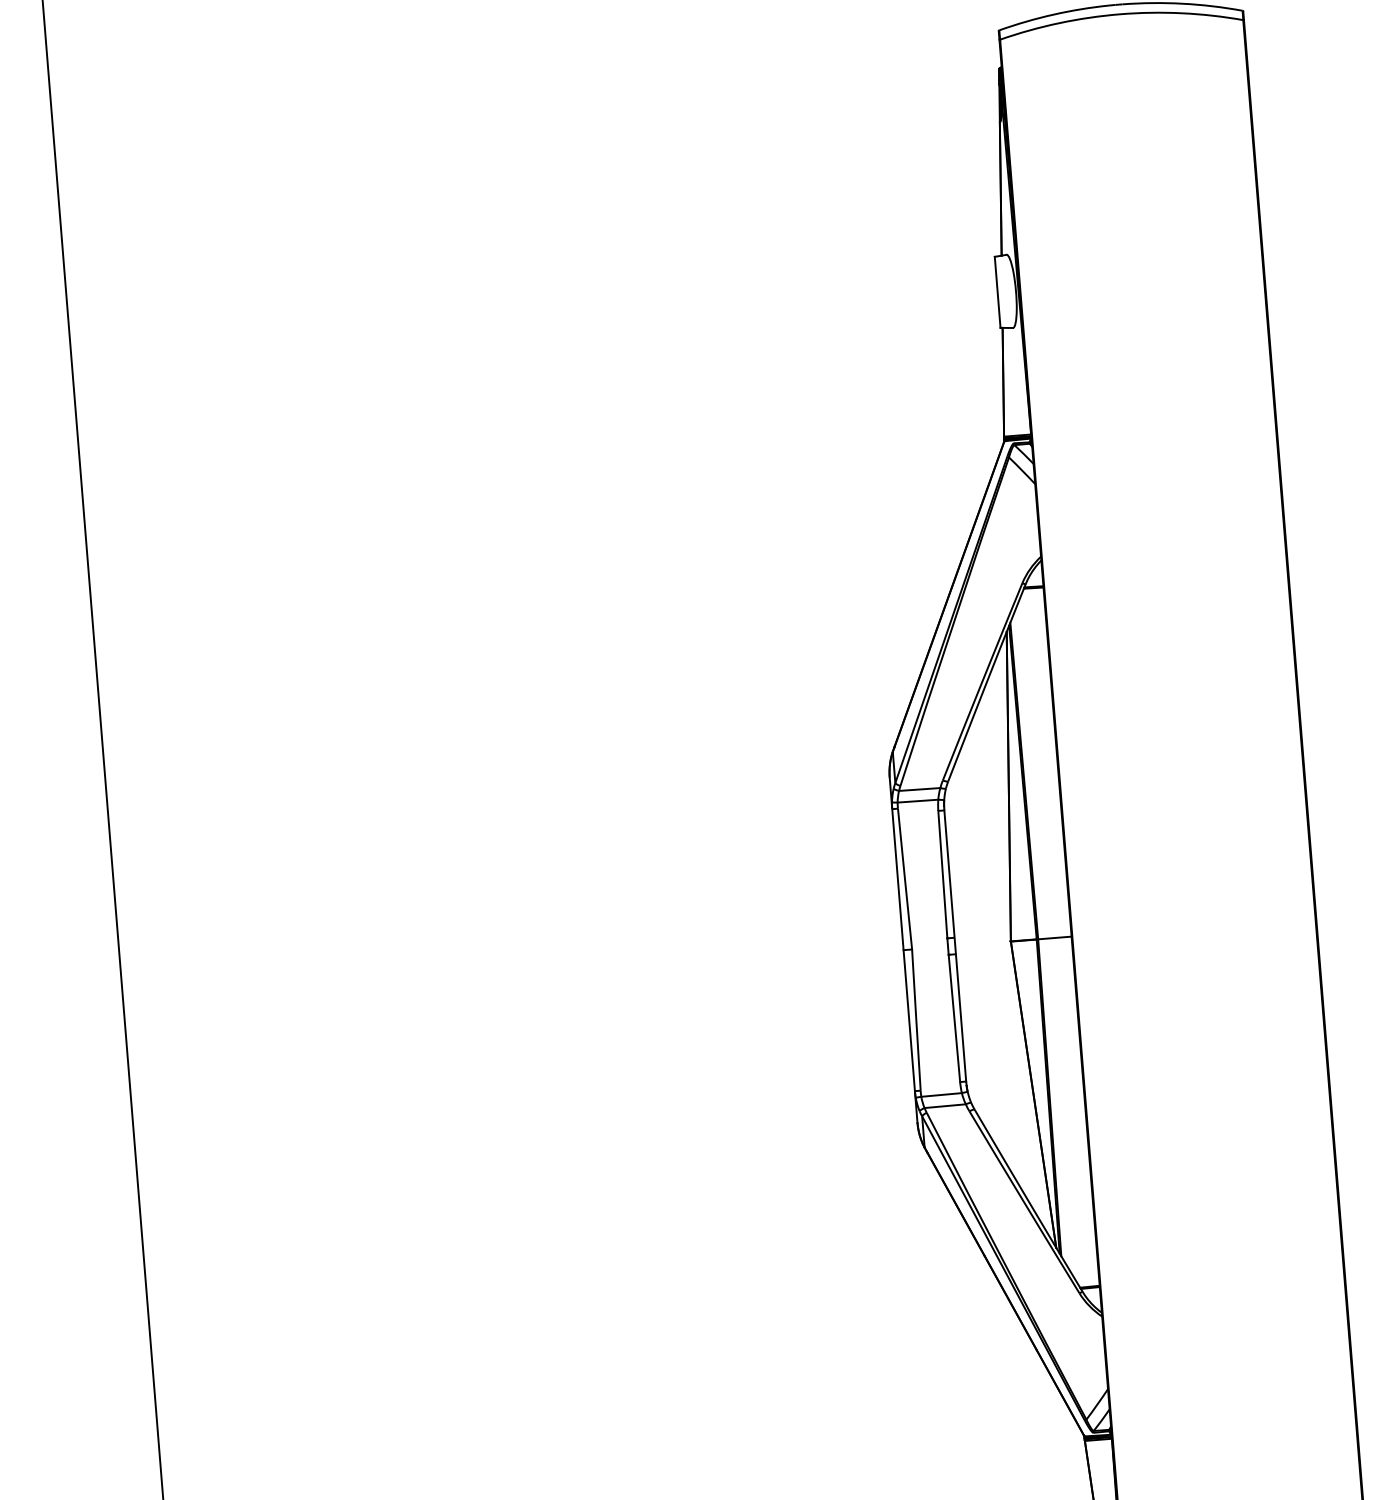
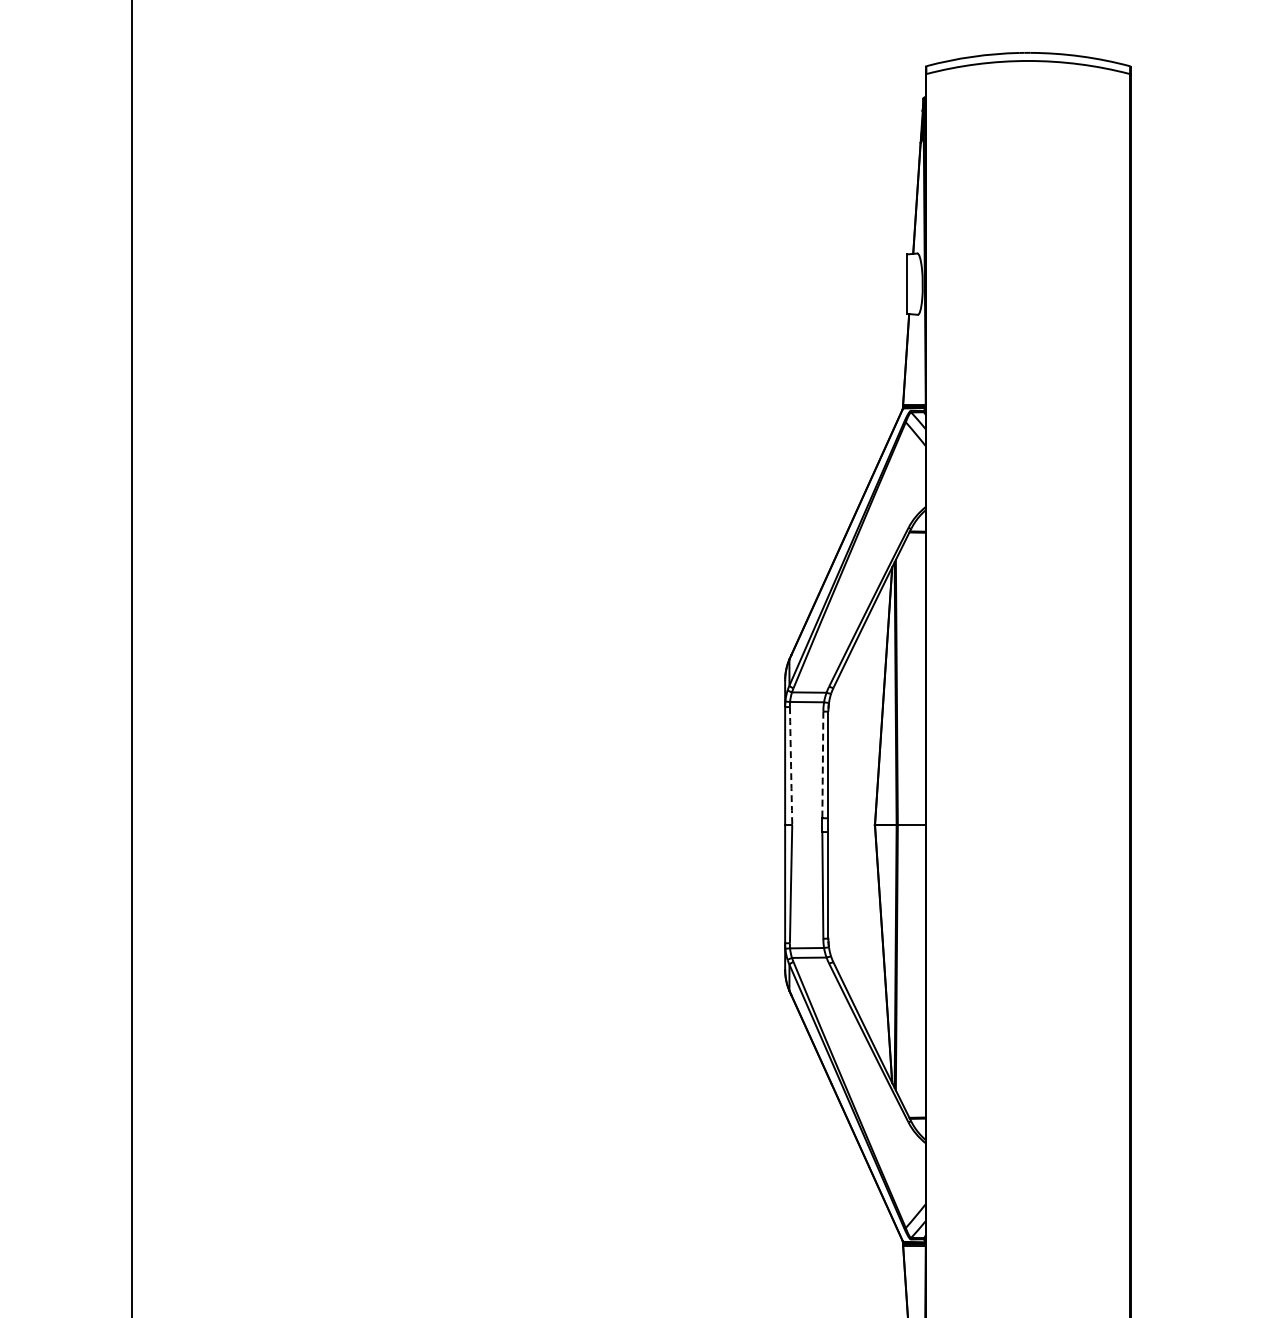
line: (942, 875) -> (822, 765), solid -> dashed
arc: (905, 879) -> (791, 766), solid -> dashed

